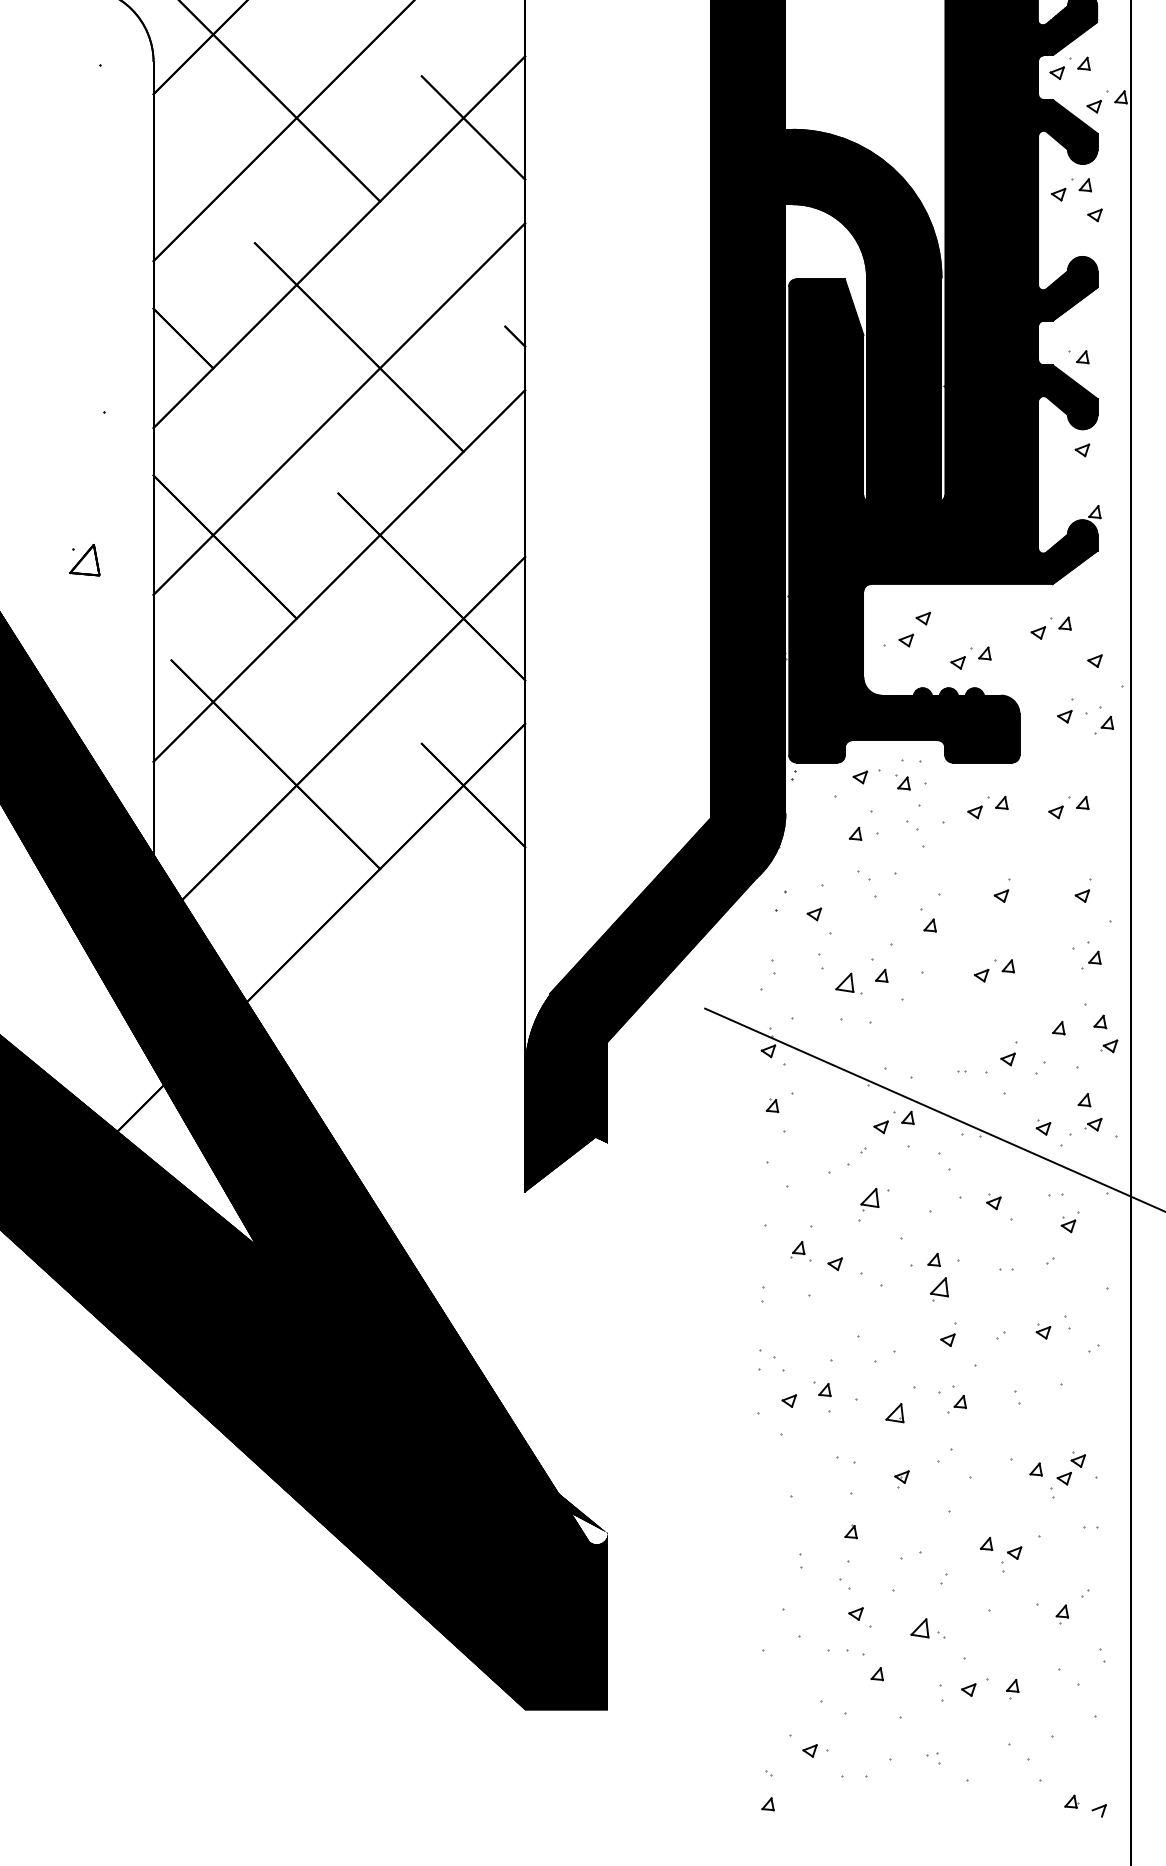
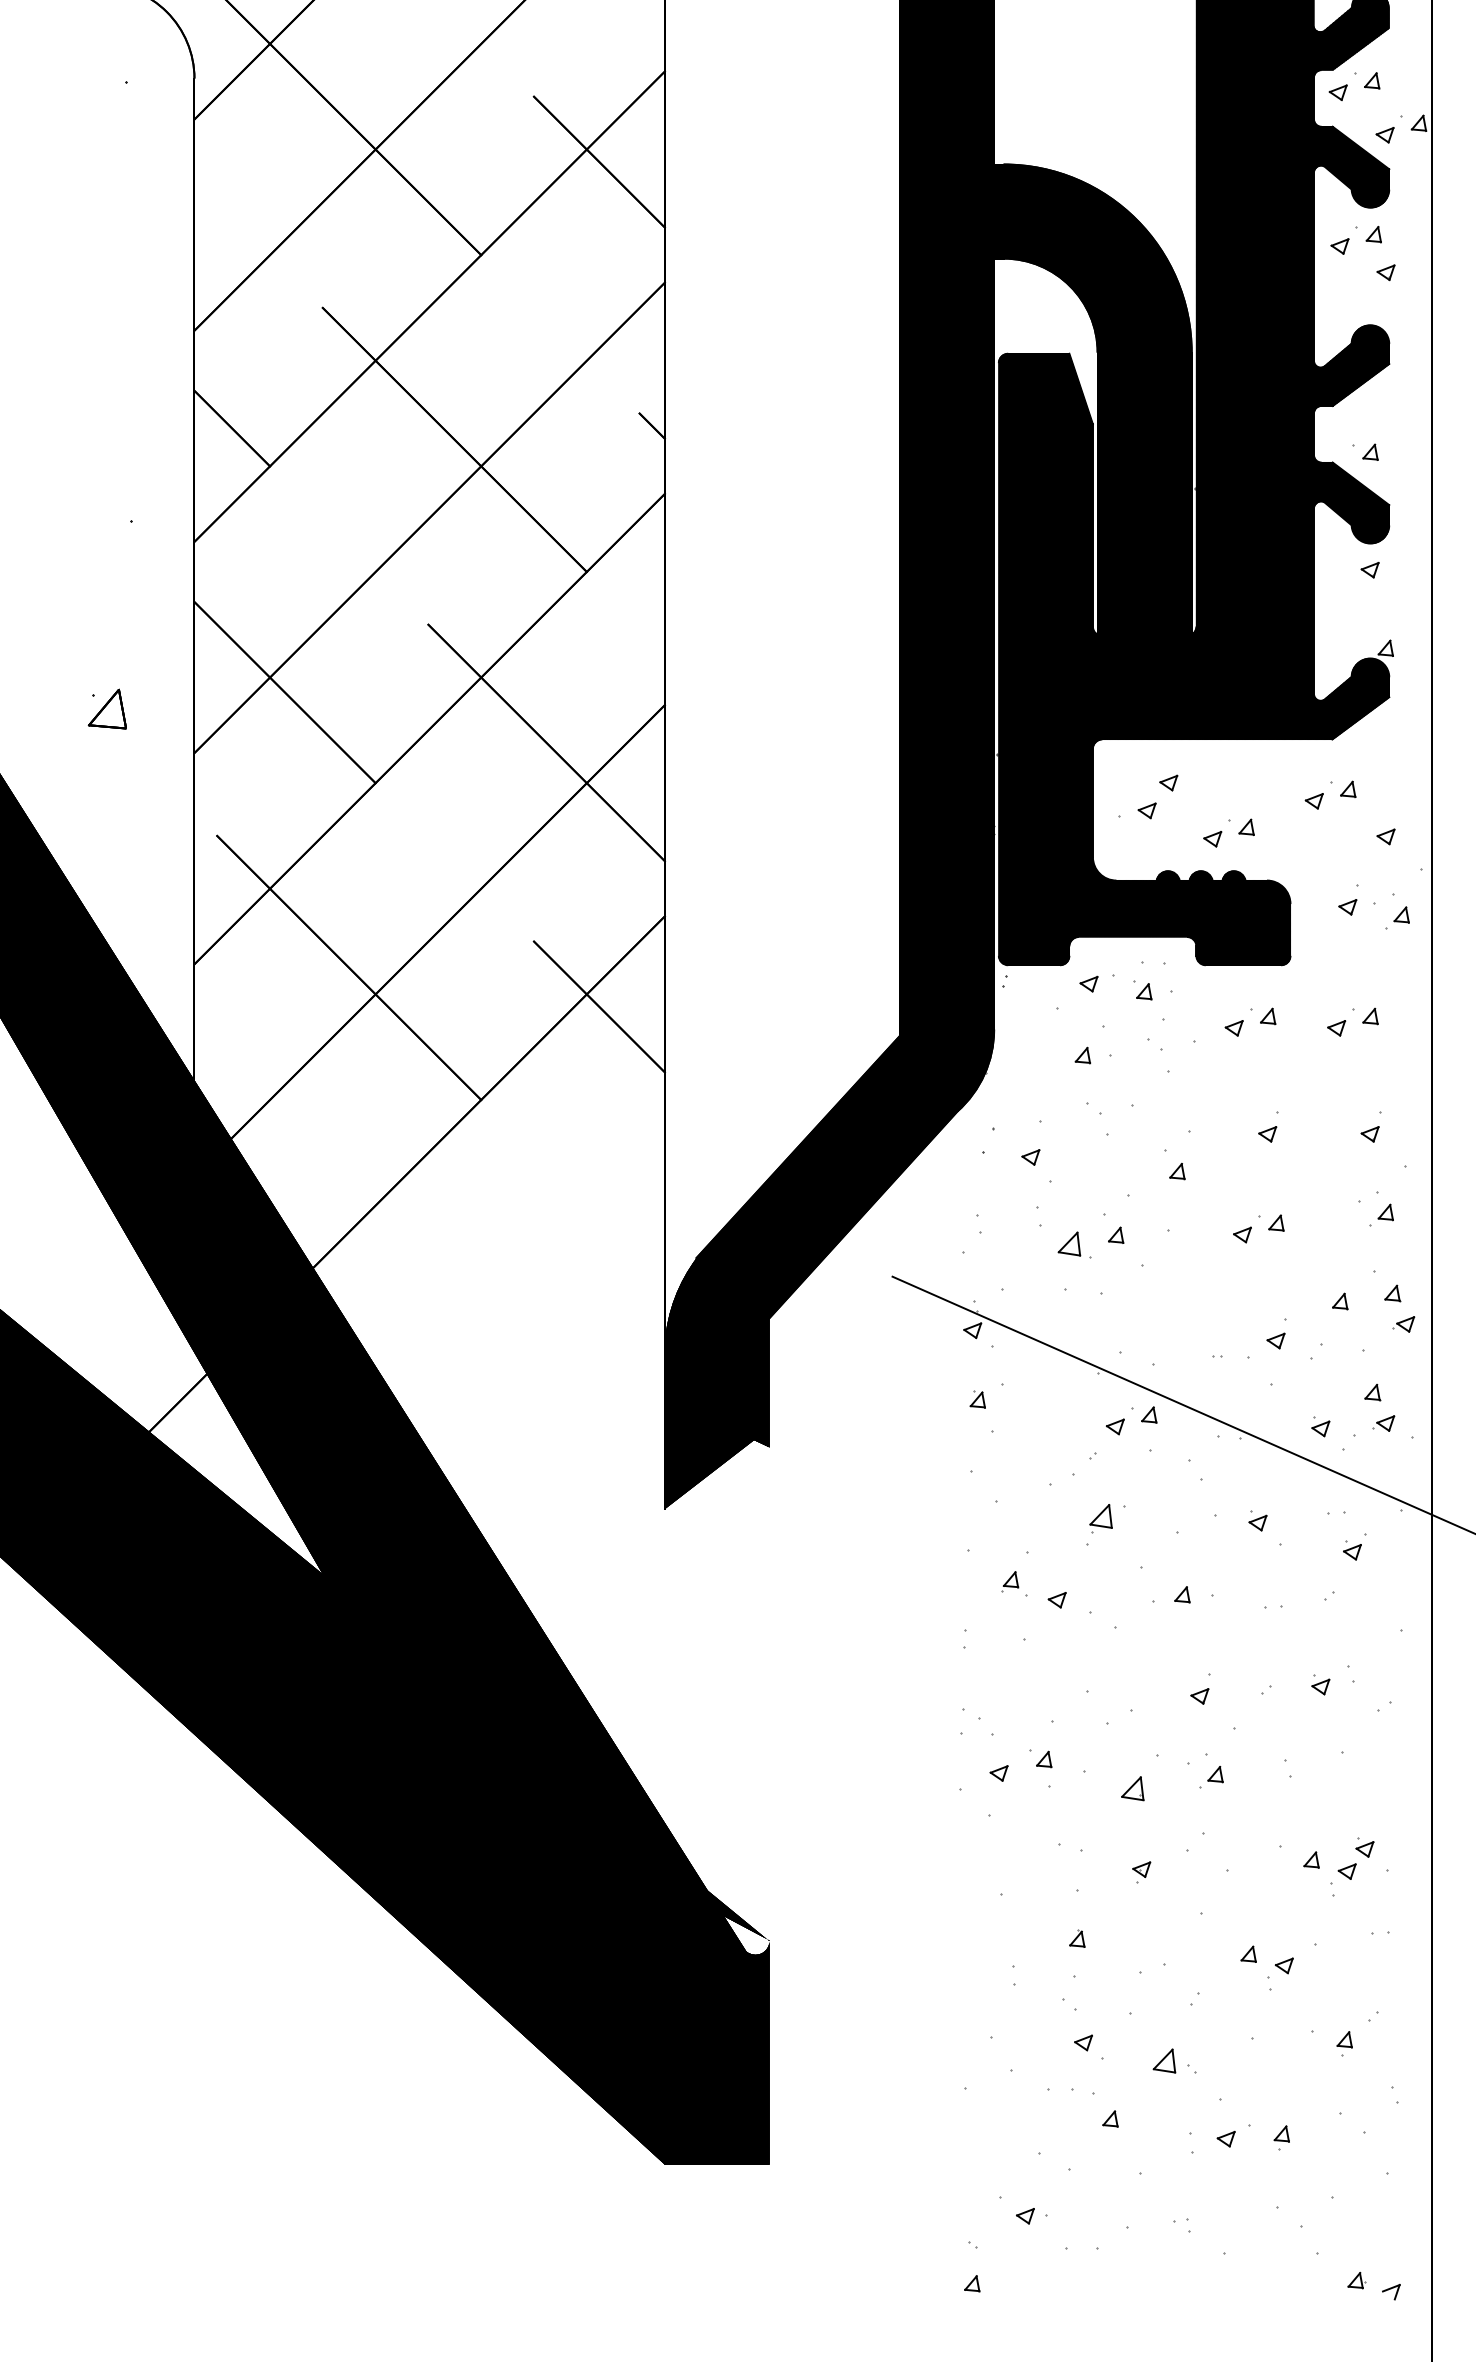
part: (938, 1288) -> (1188, 1631), removed

